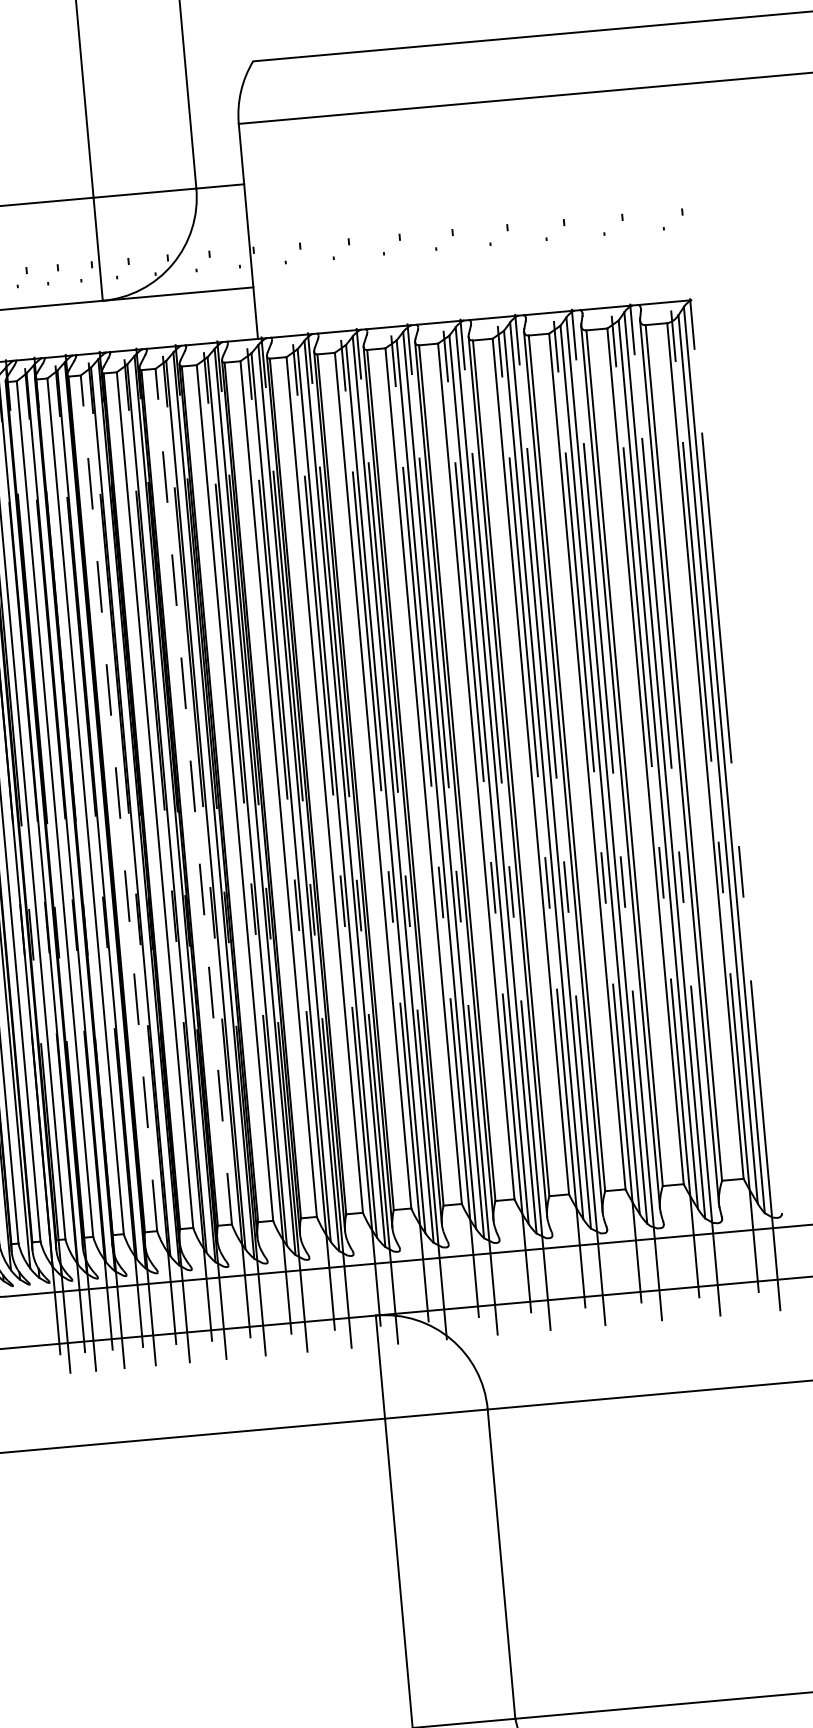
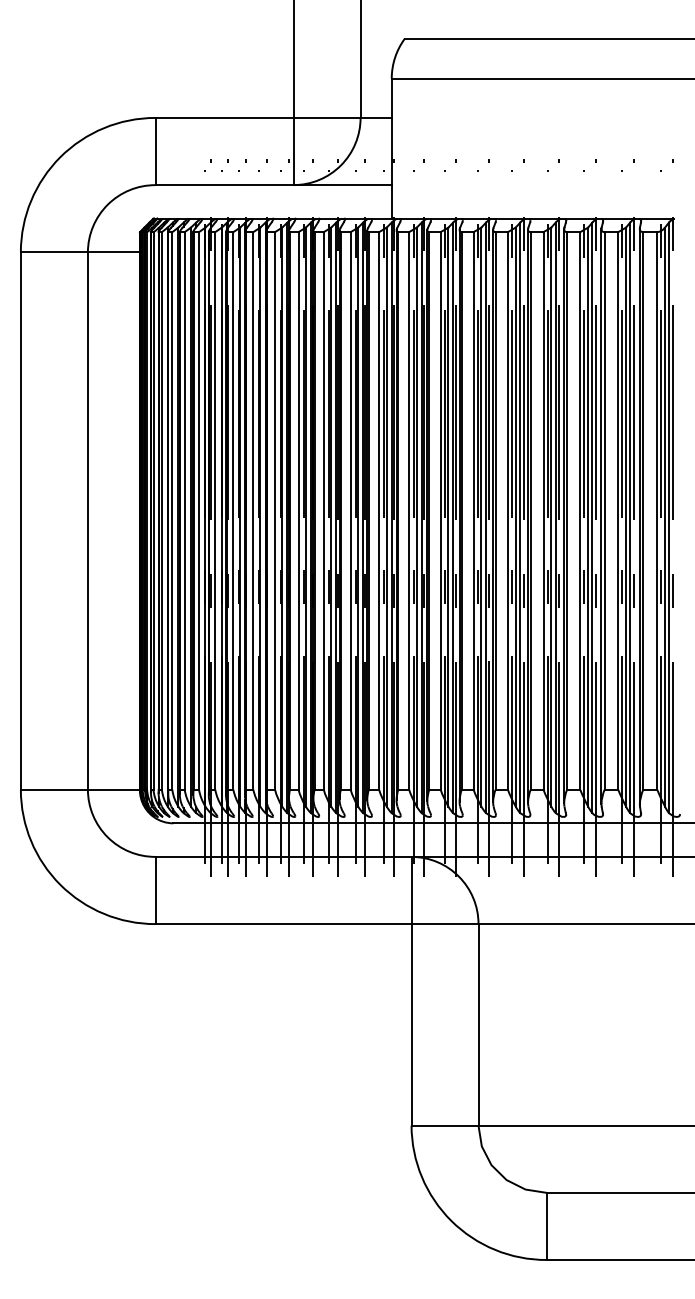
line: (193, 796) -> (323, 510), dashed -> solid
line: (119, 802) -> (275, 510), dashed -> solid

